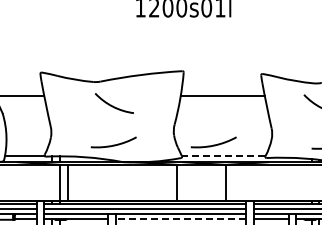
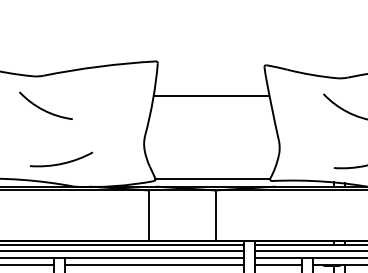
arc: (113, 105) -> (44, 108), moved
arc: (213, 144) -> (198, 162), removed
line: (223, 156) -> (212, 178), dashed -> solid
line: (180, 219) -> (153, 265), dashed -> solid

